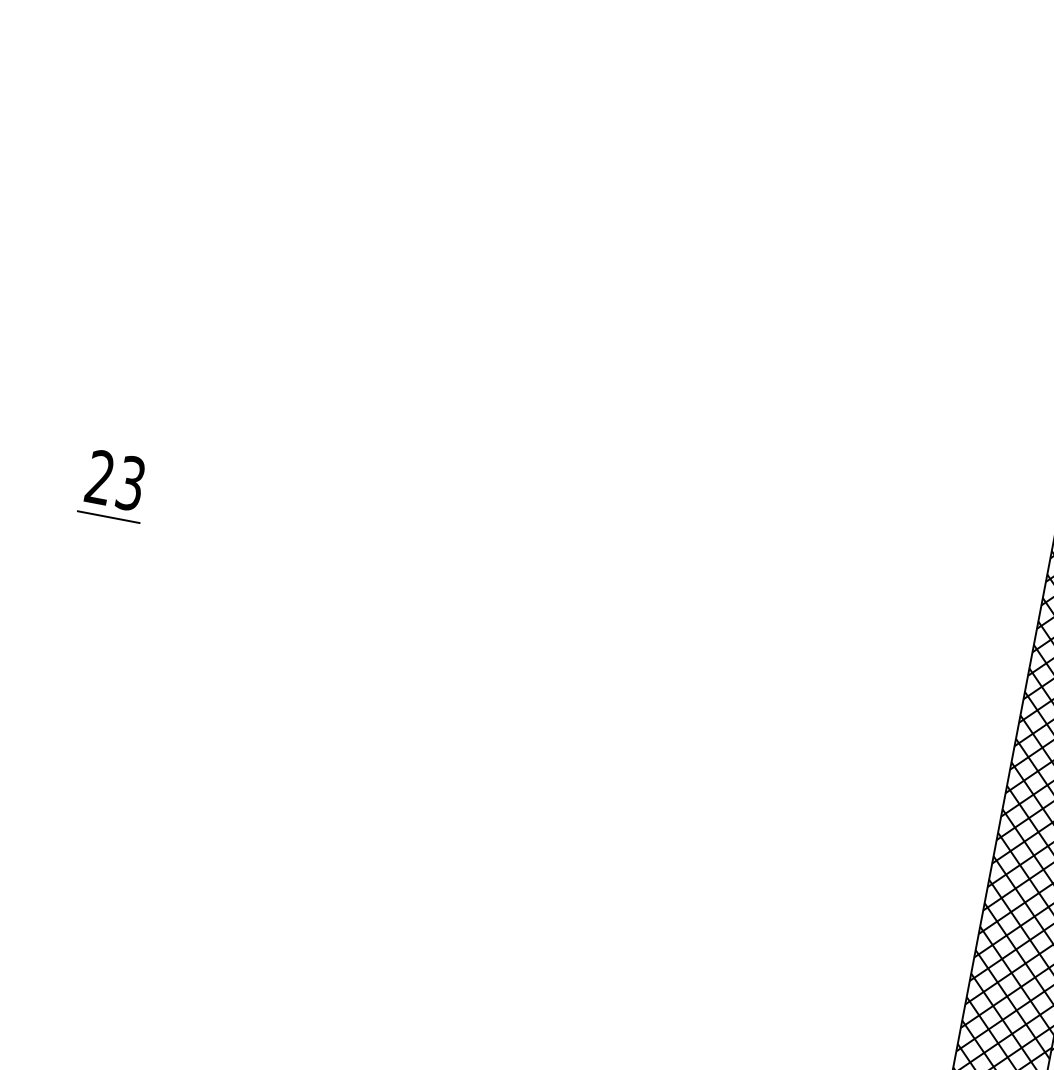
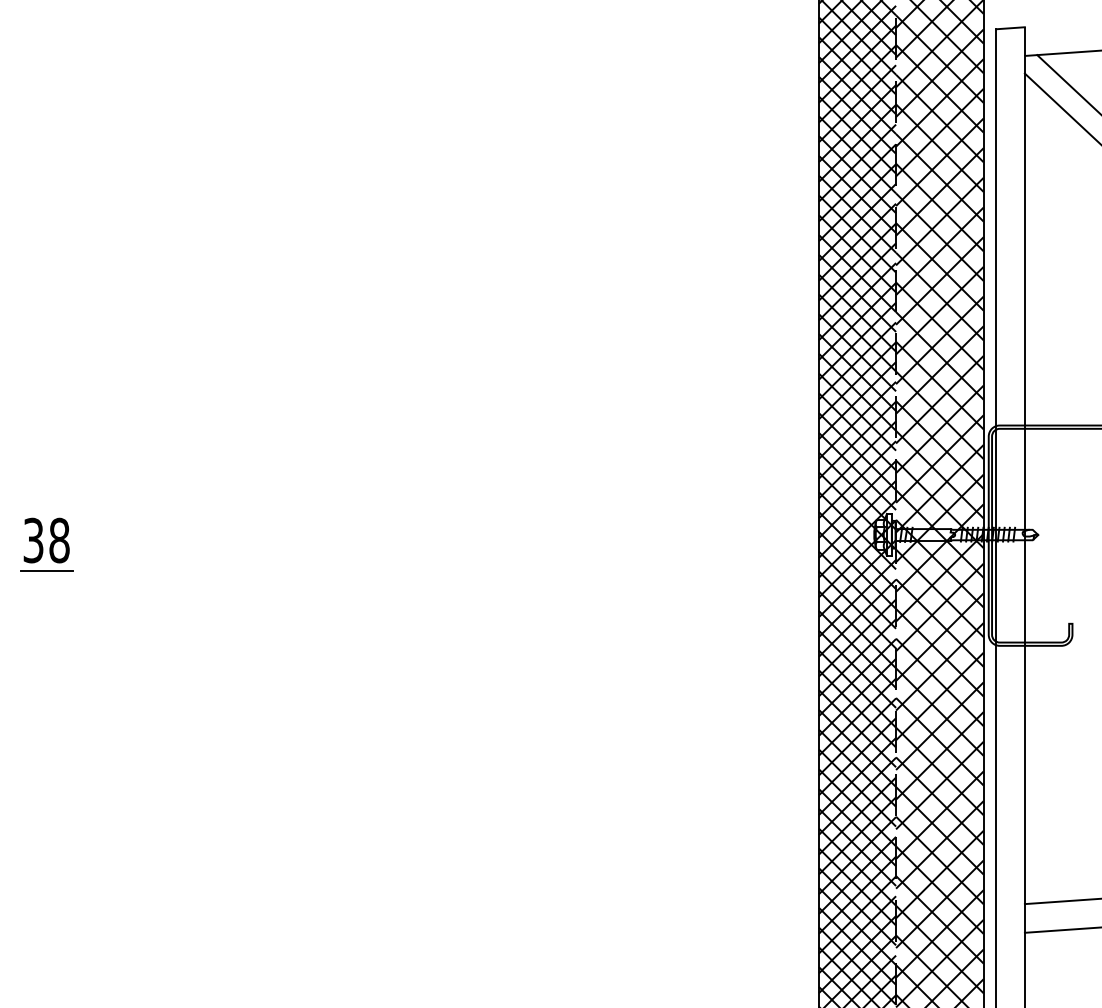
text: (115, 480) -> (46, 540), 23 -> 38

